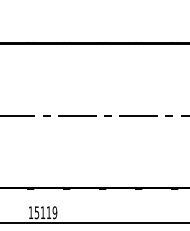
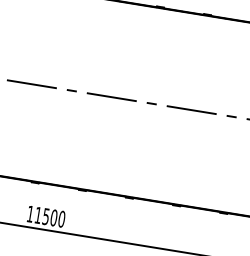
text: (45, 212) -> (49, 216), 15119 -> 11500

